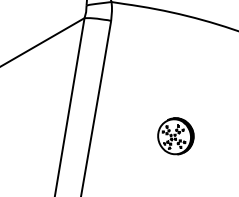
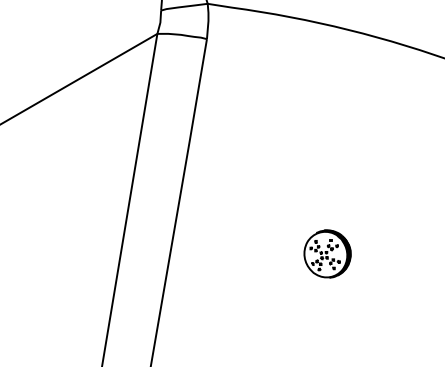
part: (175, 136) -> (326, 254), size x0.7

